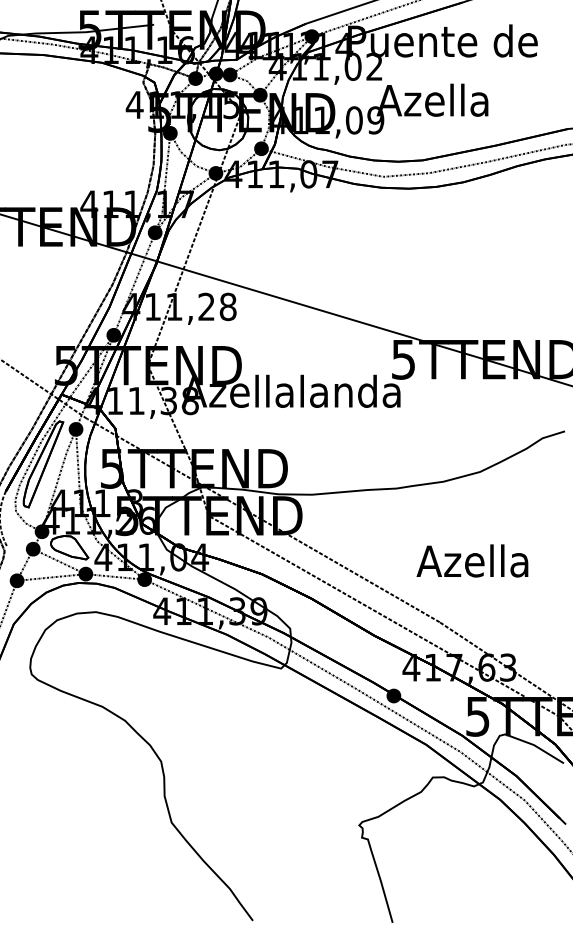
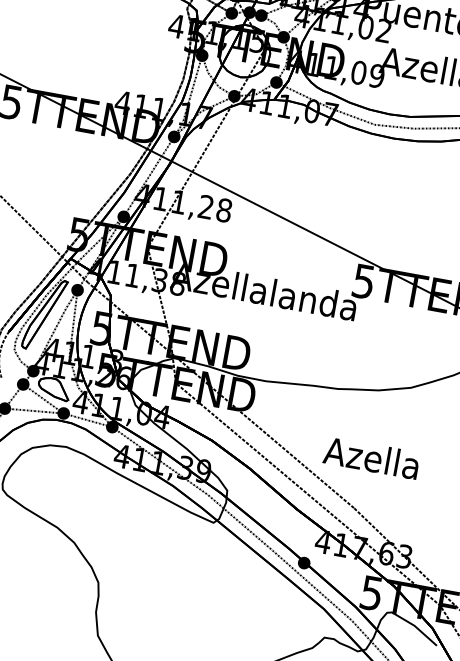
text: (472, 560) -> (371, 457), moved

